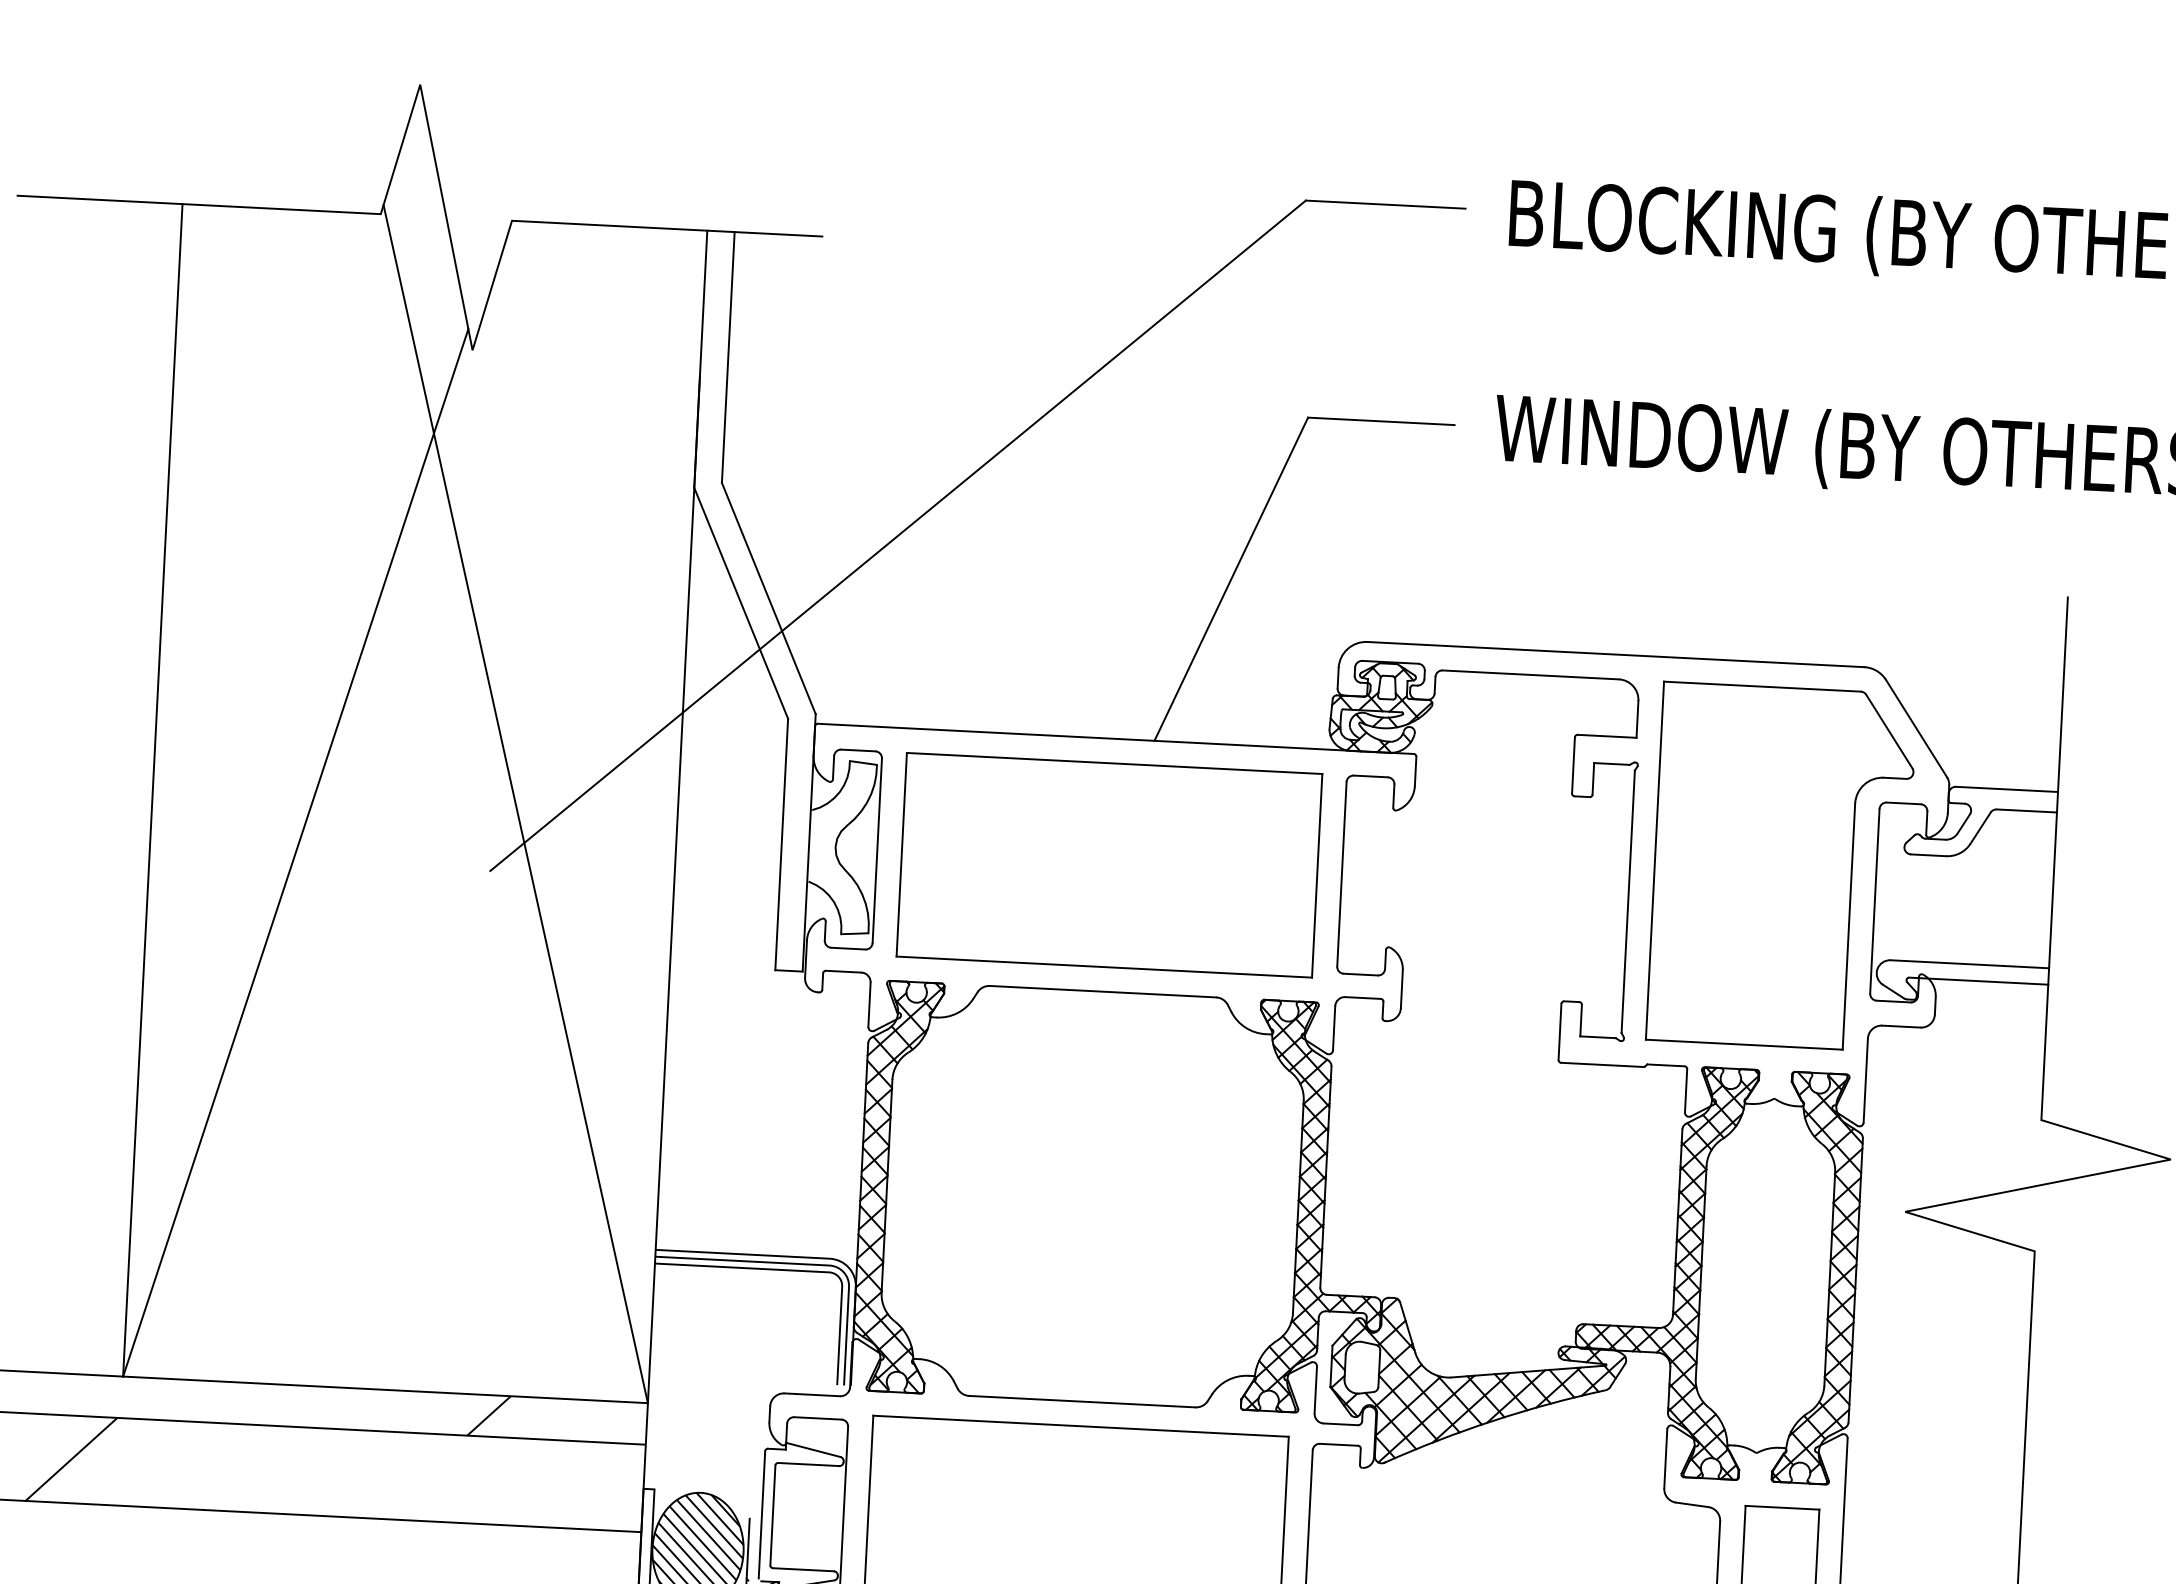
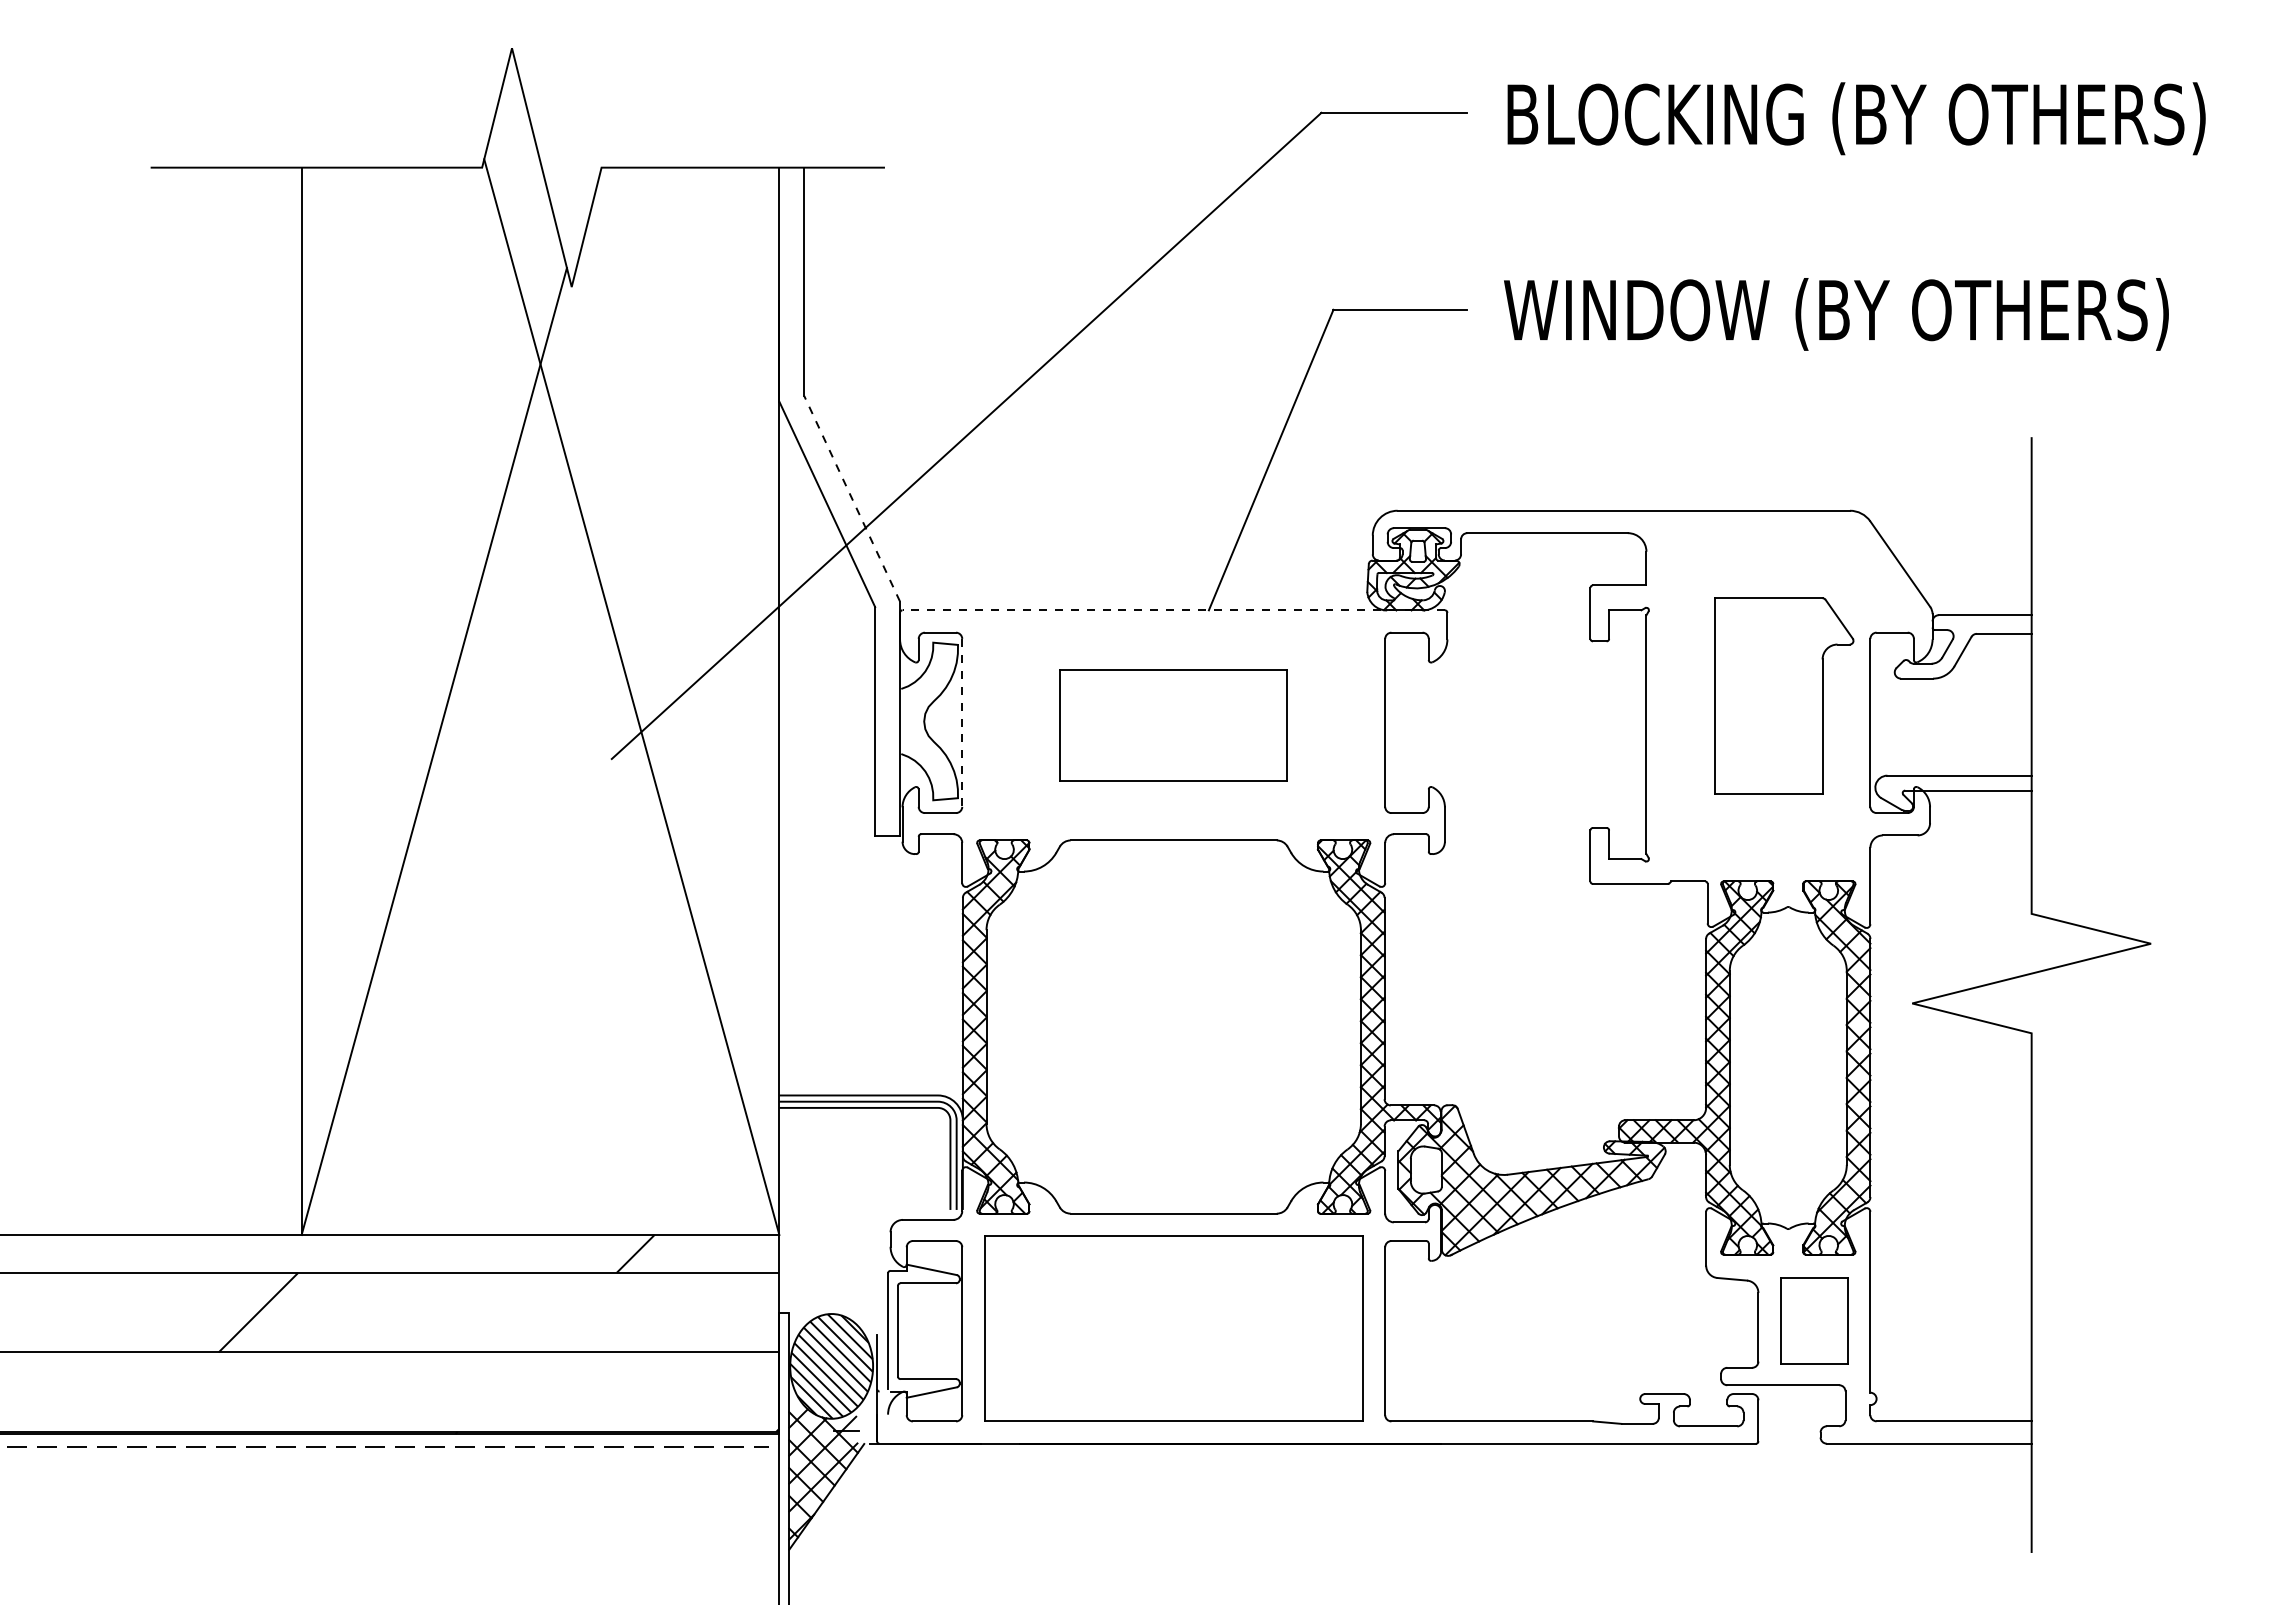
line: (768, 598) -> (851, 498), solid -> dashed
line: (1115, 739) -> (1173, 610), solid -> dashed
line: (877, 850) -> (962, 722), solid -> dashed
part: (1109, 865) -> (1173, 725), size x0.6
part: (1782, 866) -> (1784, 695), size x0.6

